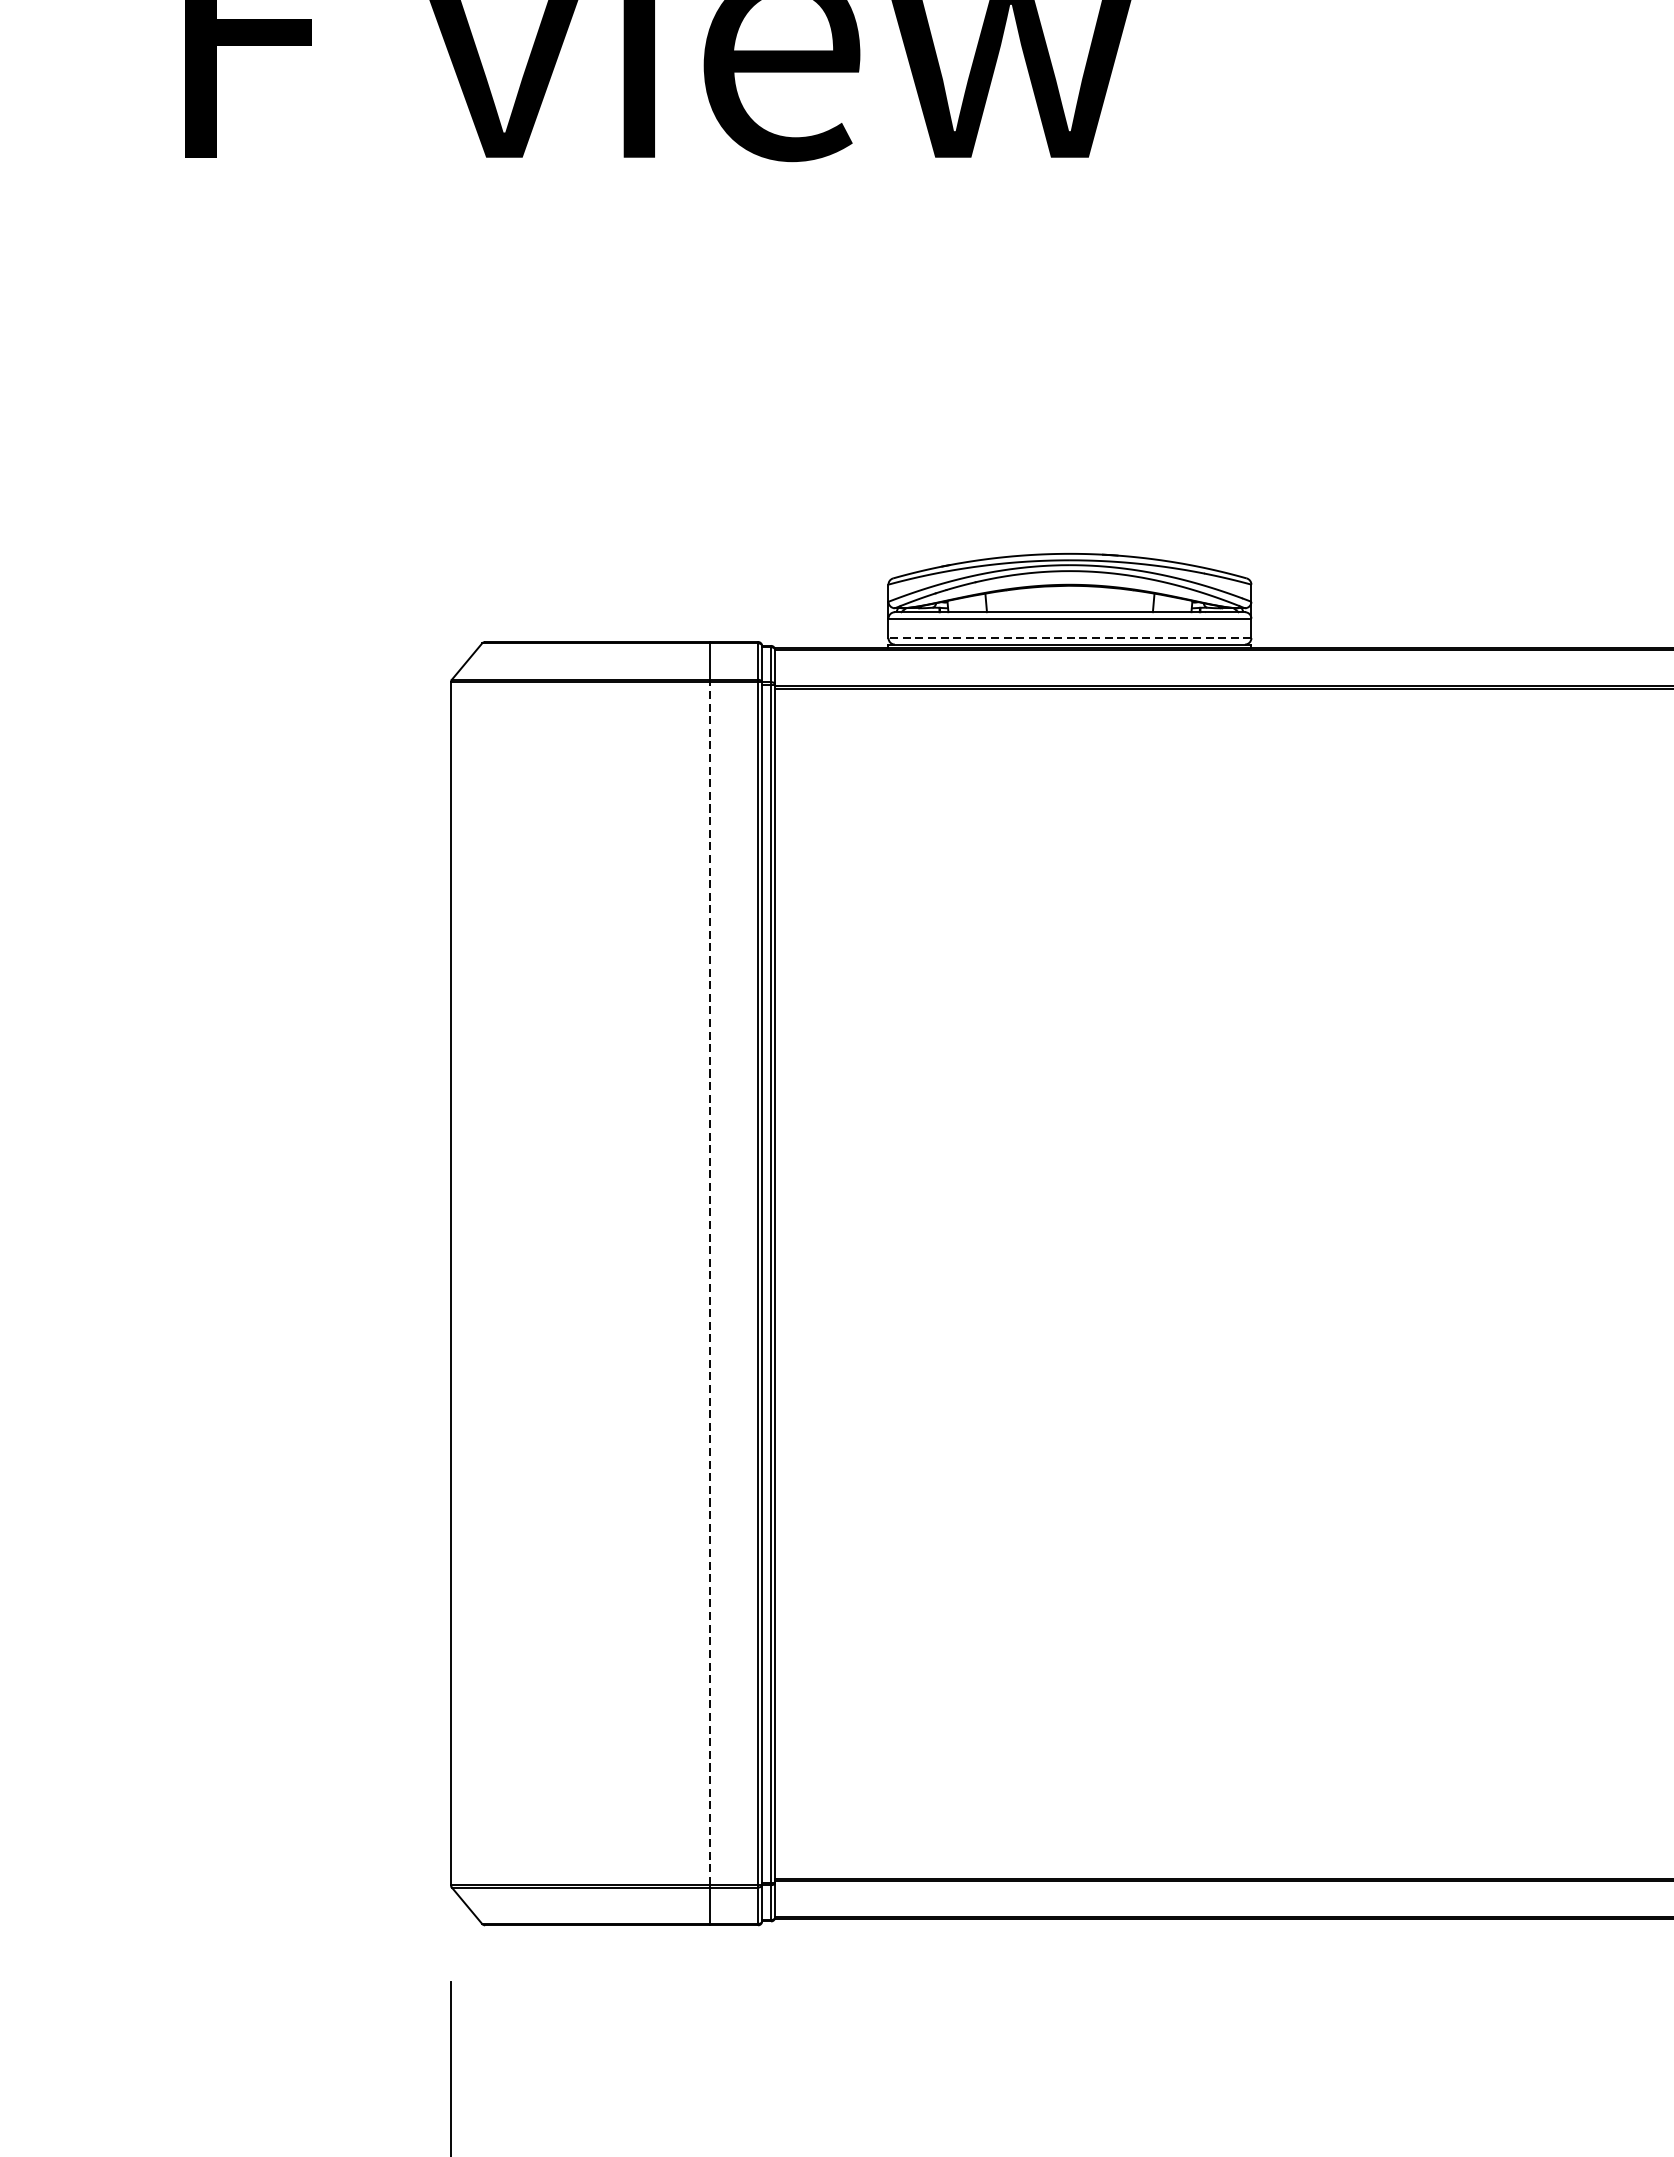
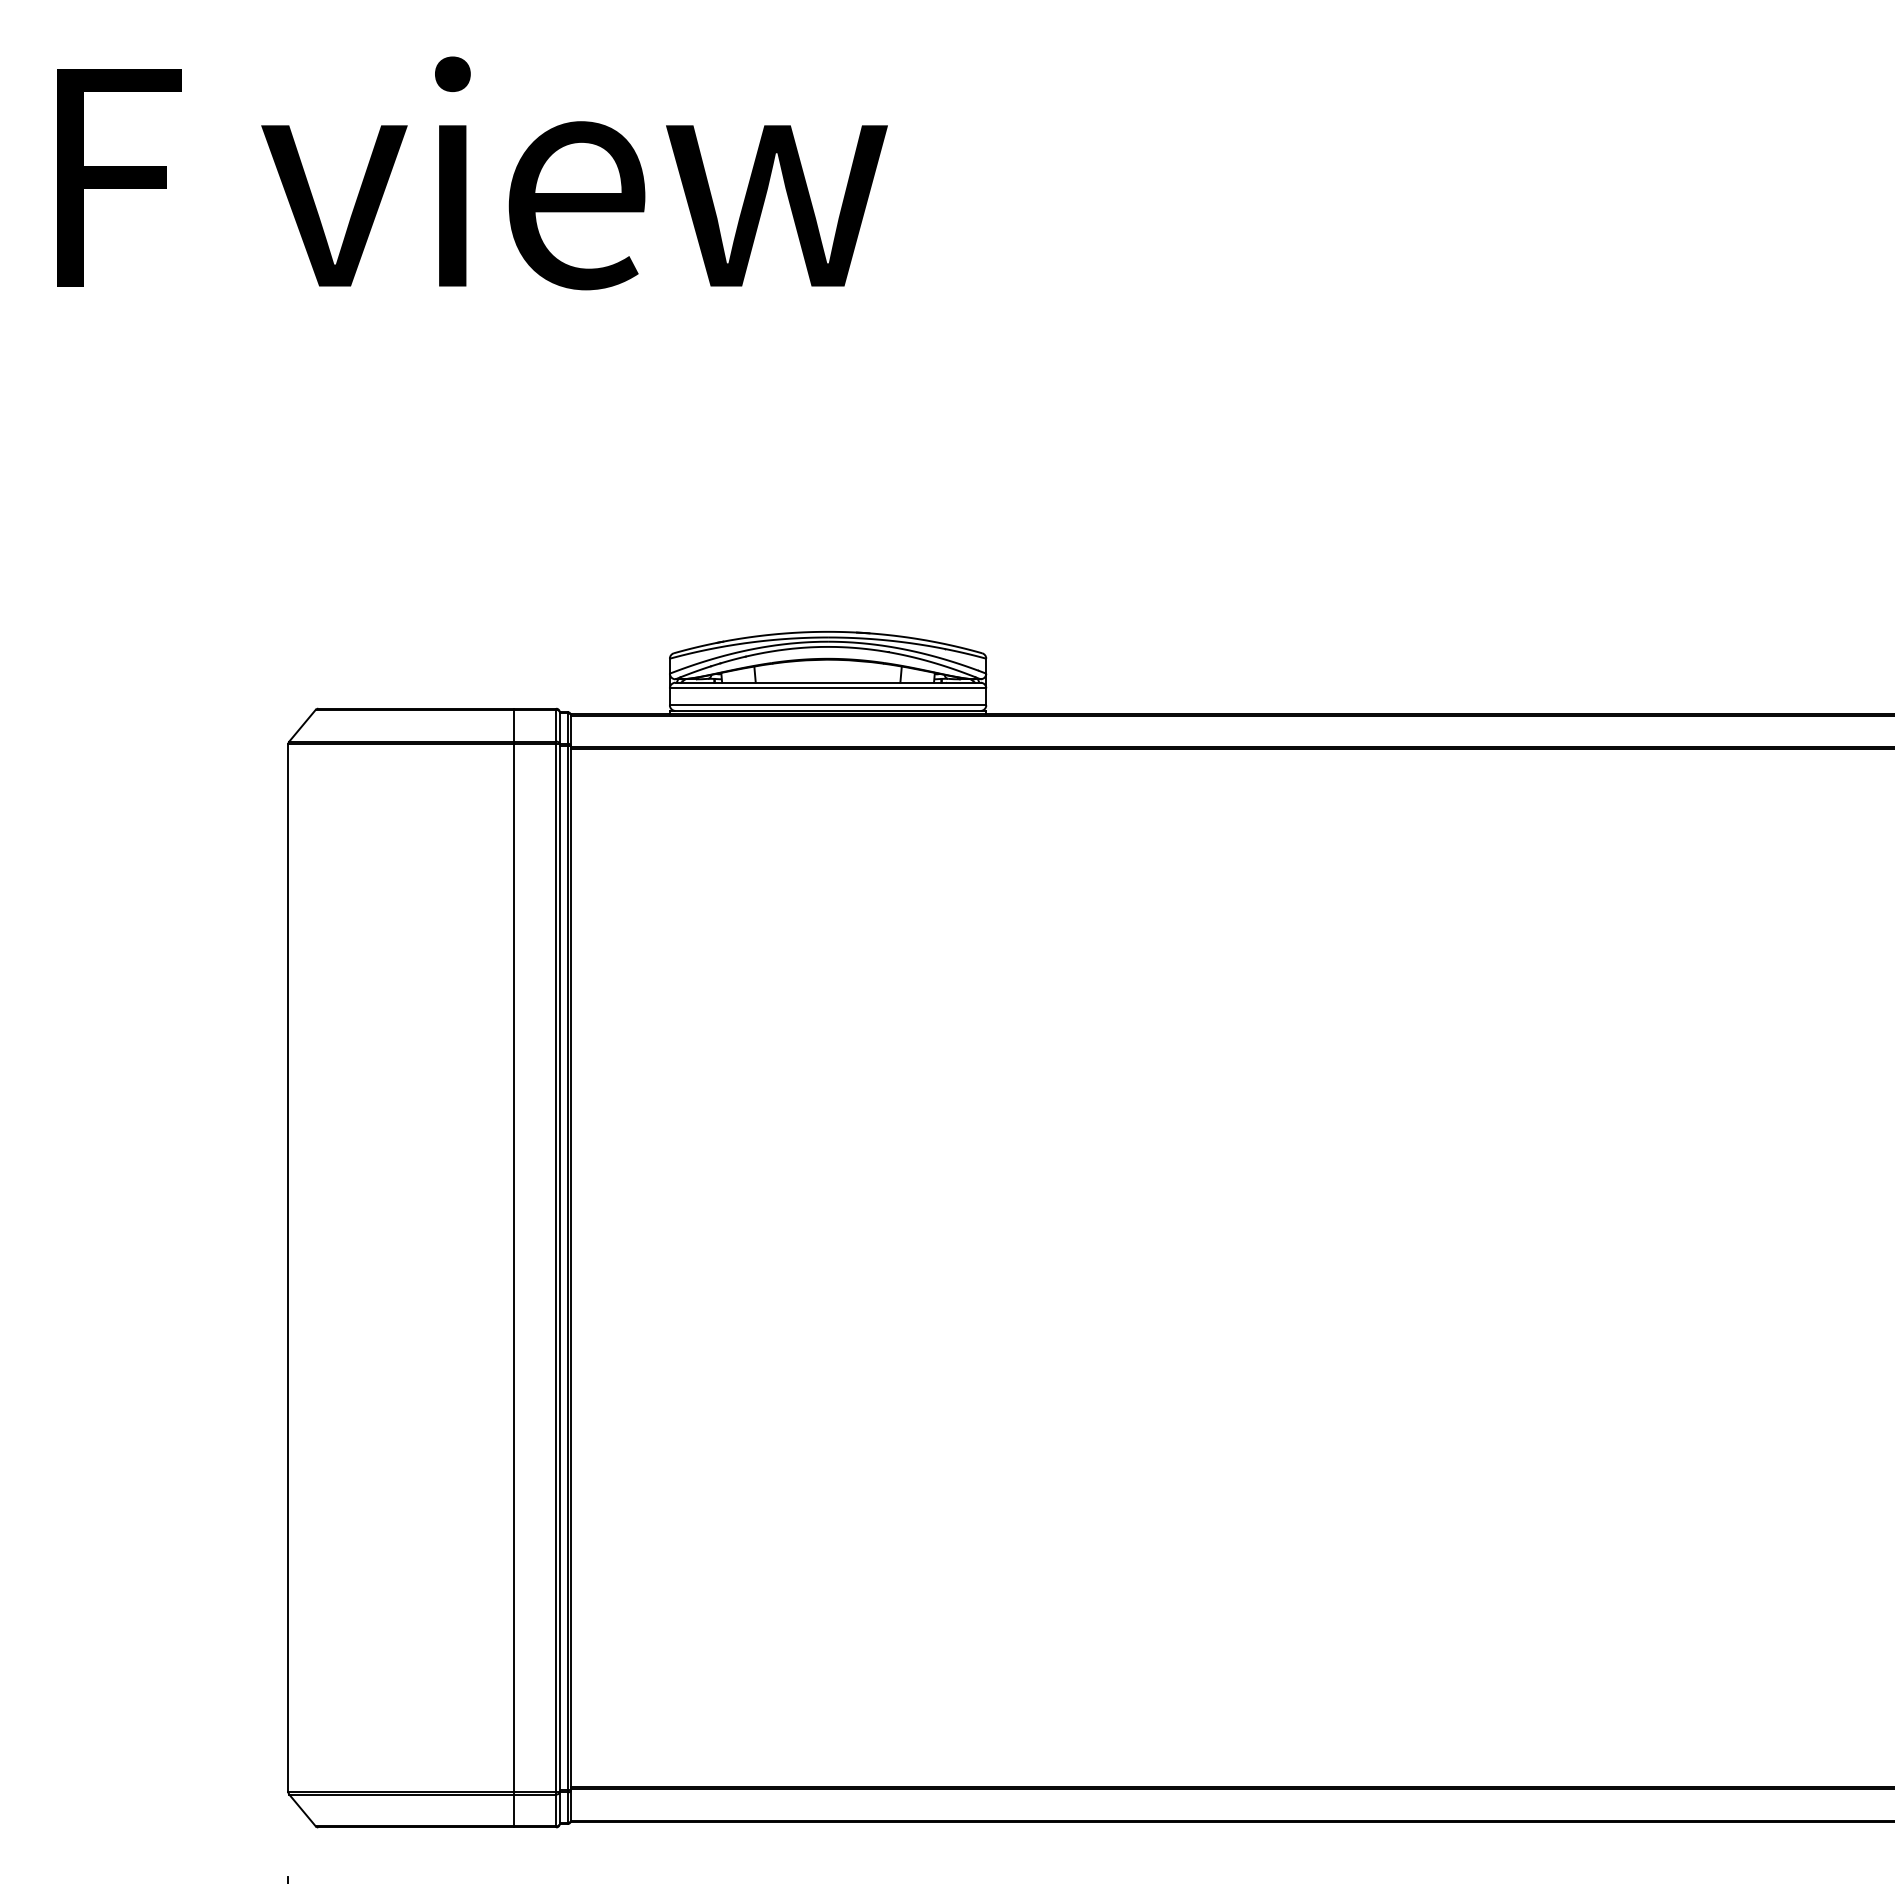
line: (1069, 638) -> (827, 705), dashed -> solid
line: (710, 1283) -> (514, 1267), dashed -> solid

